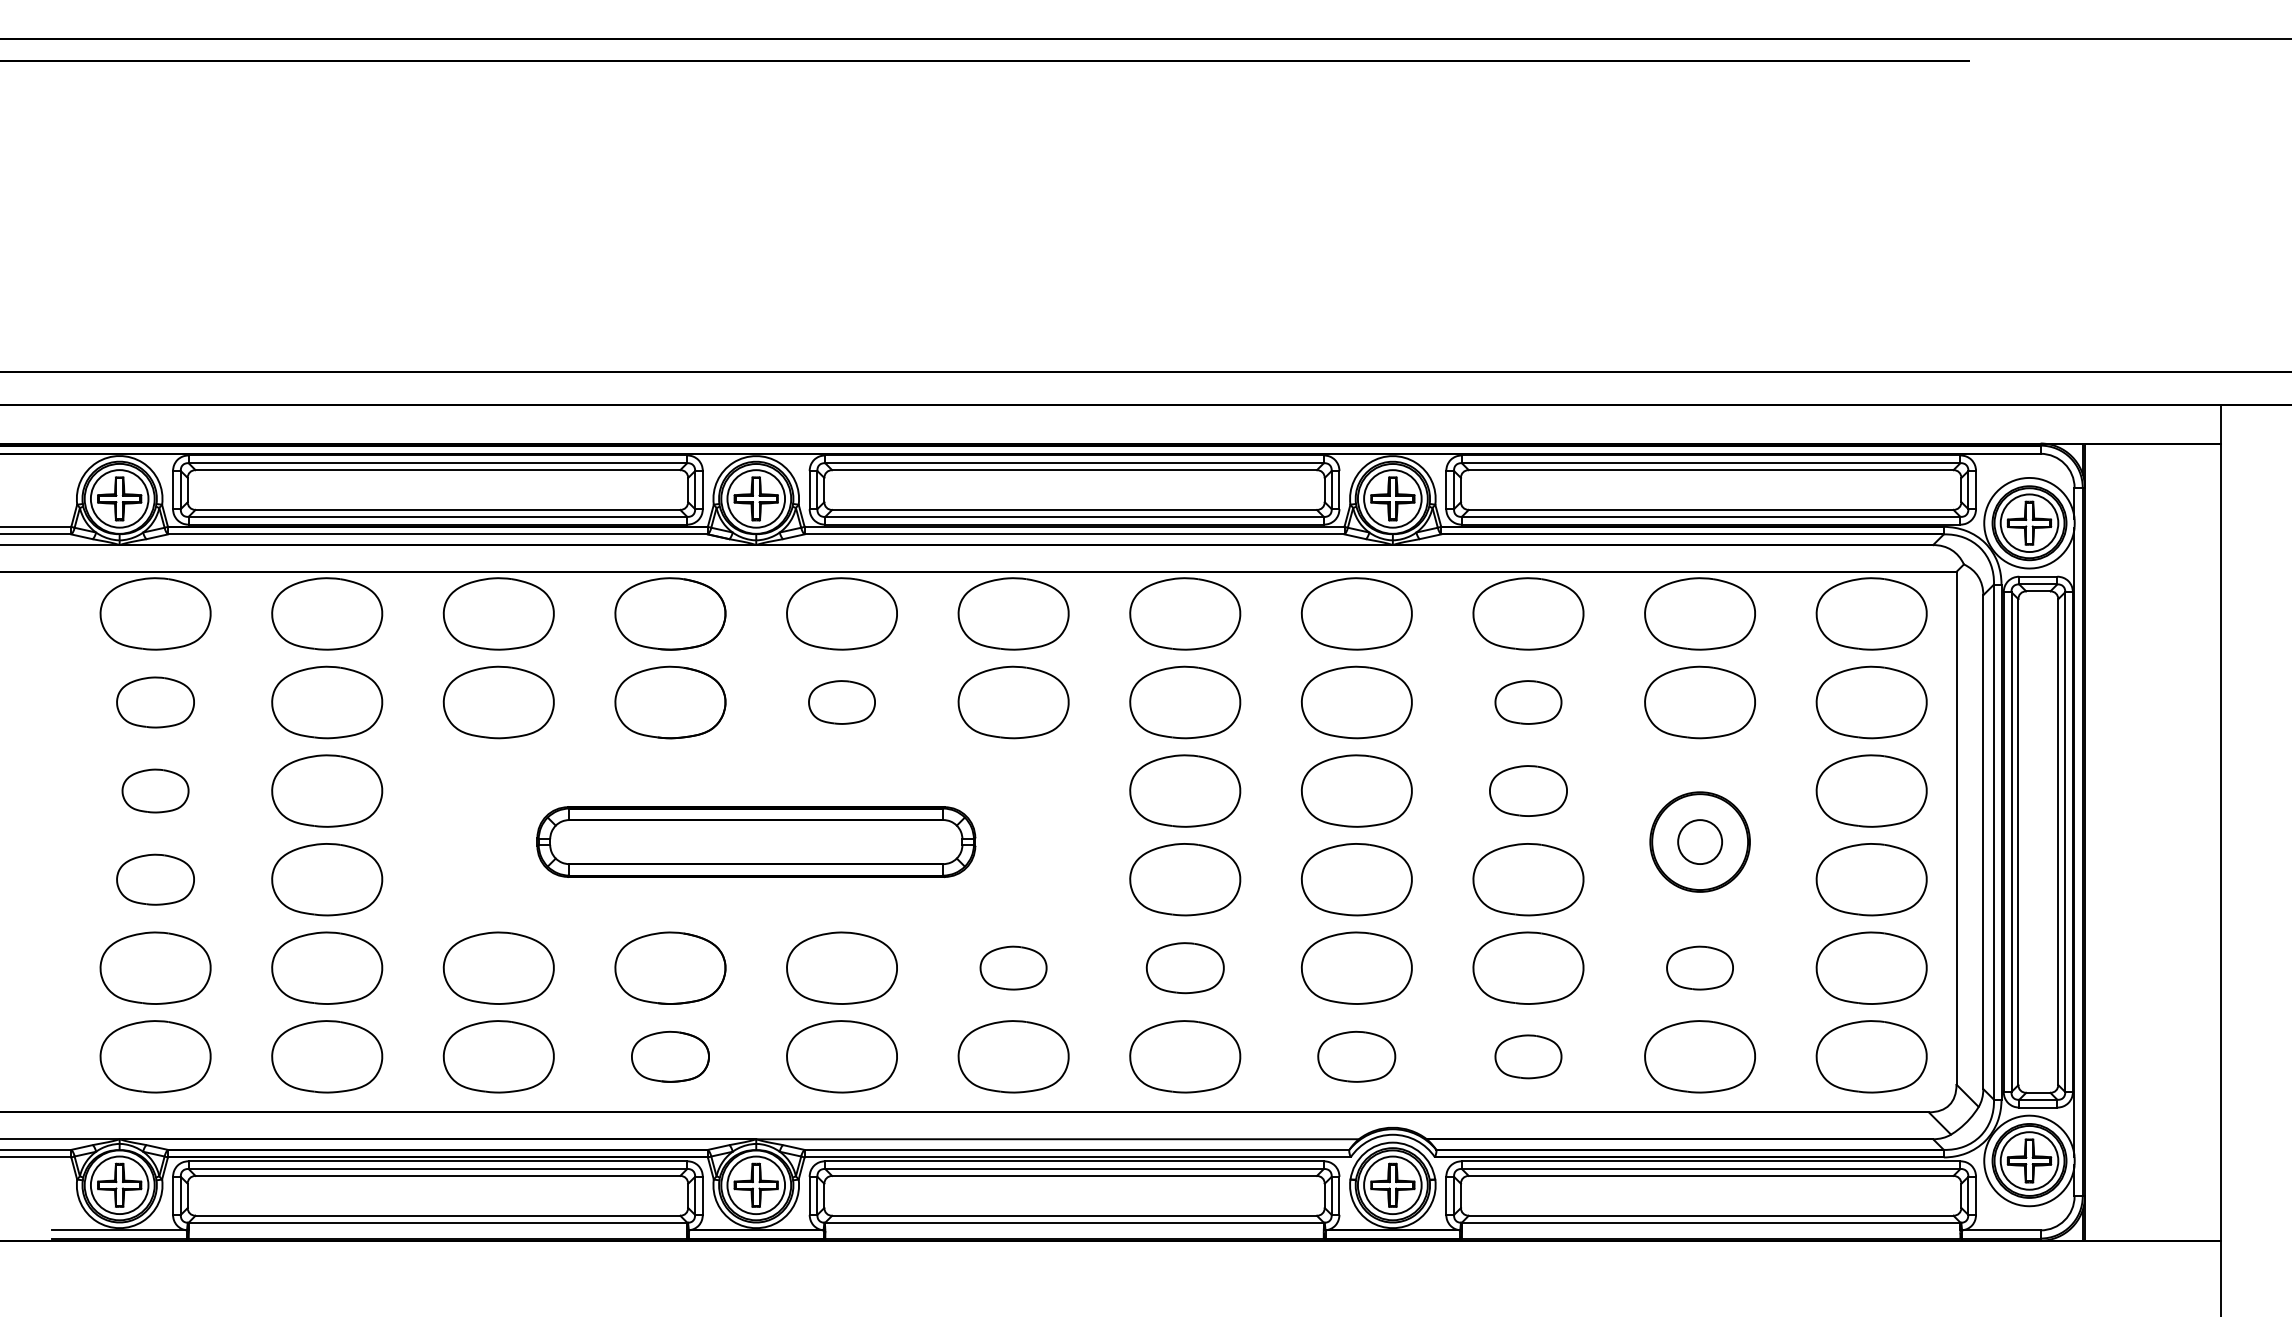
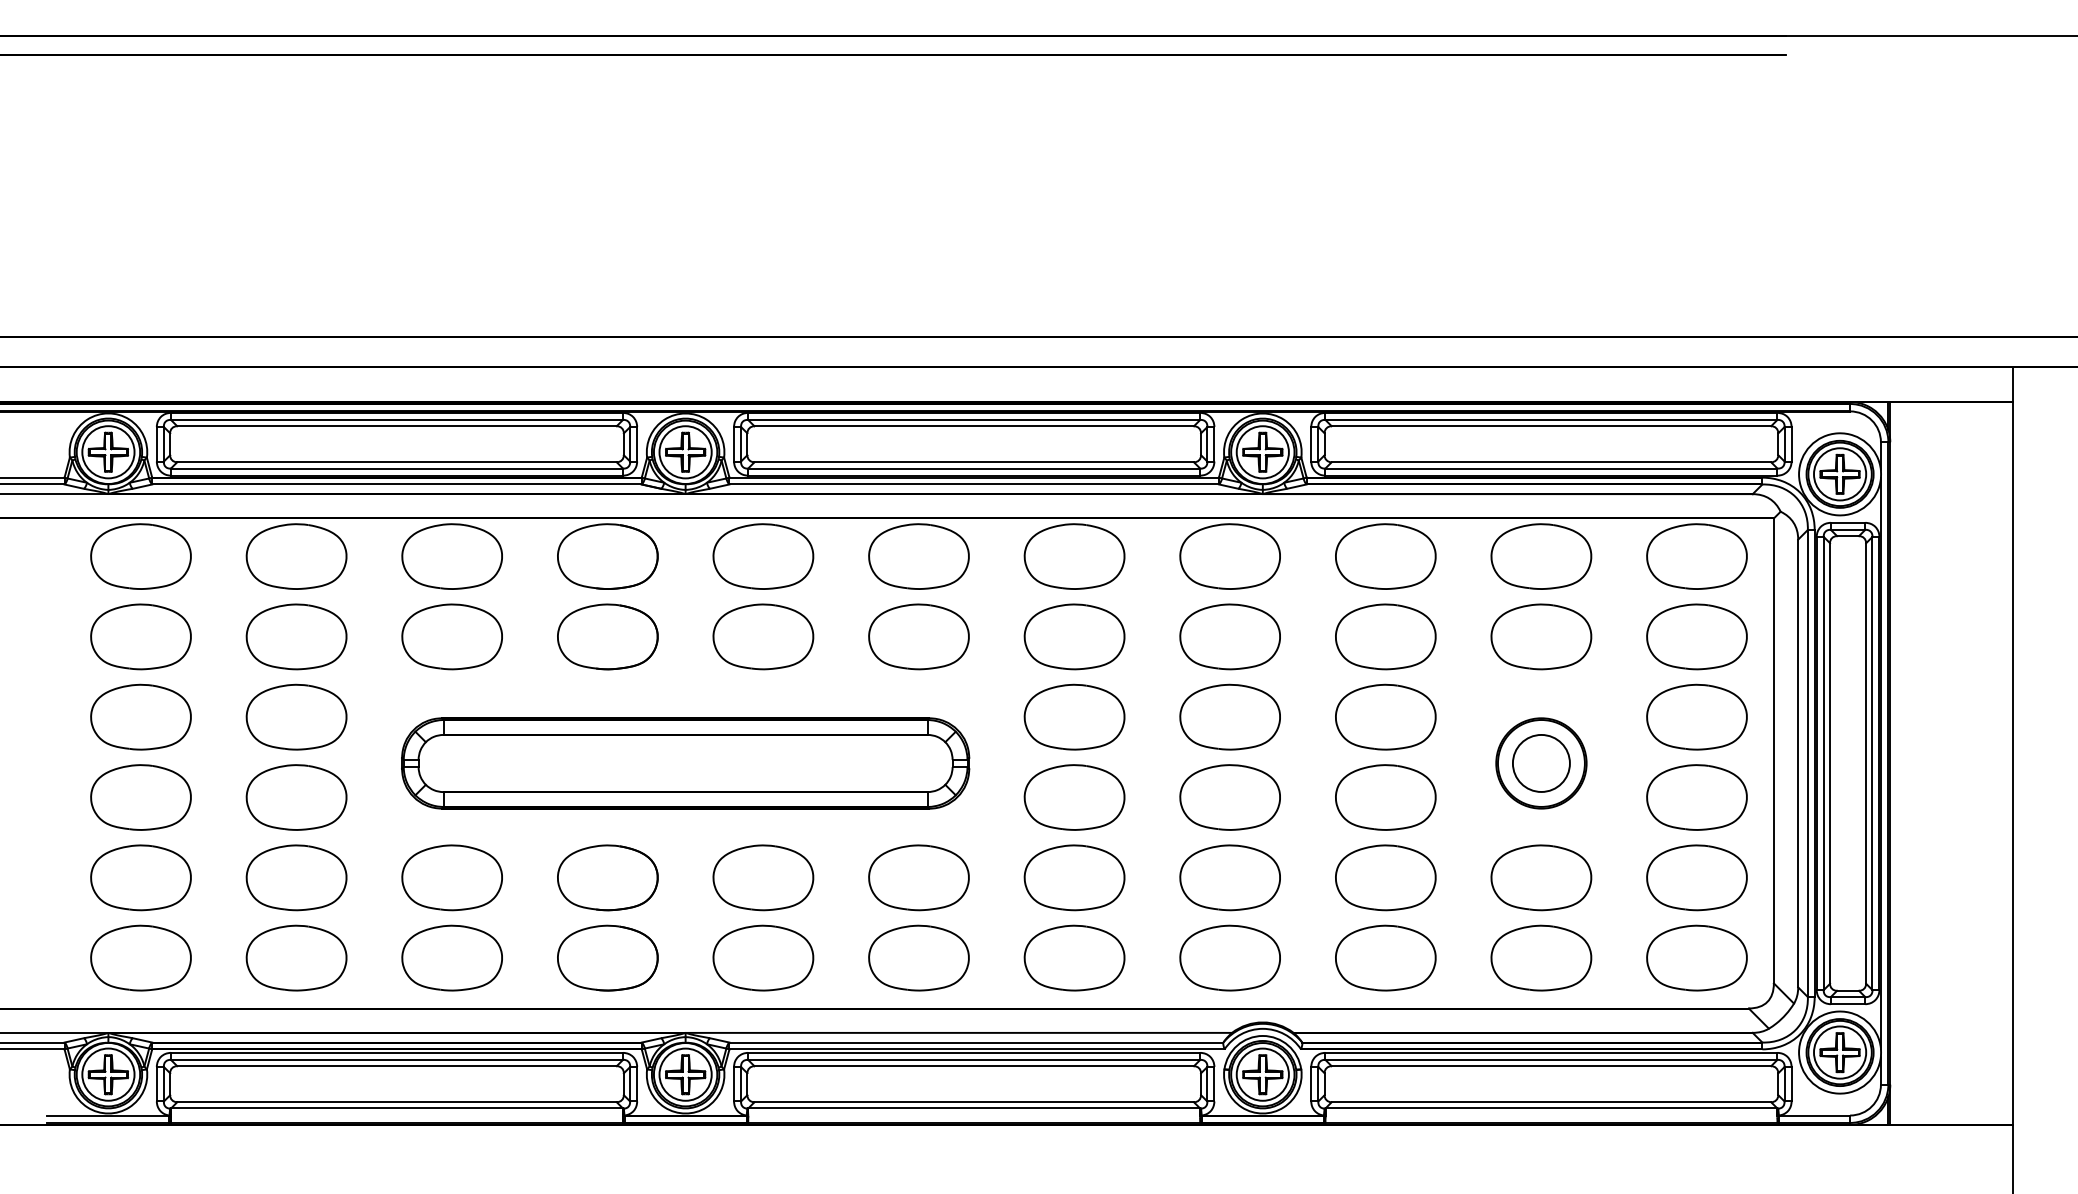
part: (155, 702) -> (140, 636), size x1.43
part: (841, 702) -> (762, 636), size x1.67
part: (1528, 702) -> (1385, 636), size x1.67
part: (155, 790) -> (140, 716), size x1.67
part: (1528, 790) -> (1385, 716), size x1.43
part: (756, 841) -> (685, 762), size x1.43
circle: (1699, 841) -> (1540, 762), size x1.43
part: (155, 879) -> (140, 797), size x1.43
part: (1013, 967) -> (918, 877), size x1.67
part: (1185, 967) -> (1074, 877), size x1.43
part: (1699, 967) -> (1540, 877), size x1.67
part: (670, 1056) -> (607, 957), size x1.43
part: (1356, 1056) -> (1229, 957), size x1.43
part: (1528, 1056) -> (1385, 957), size x1.67

